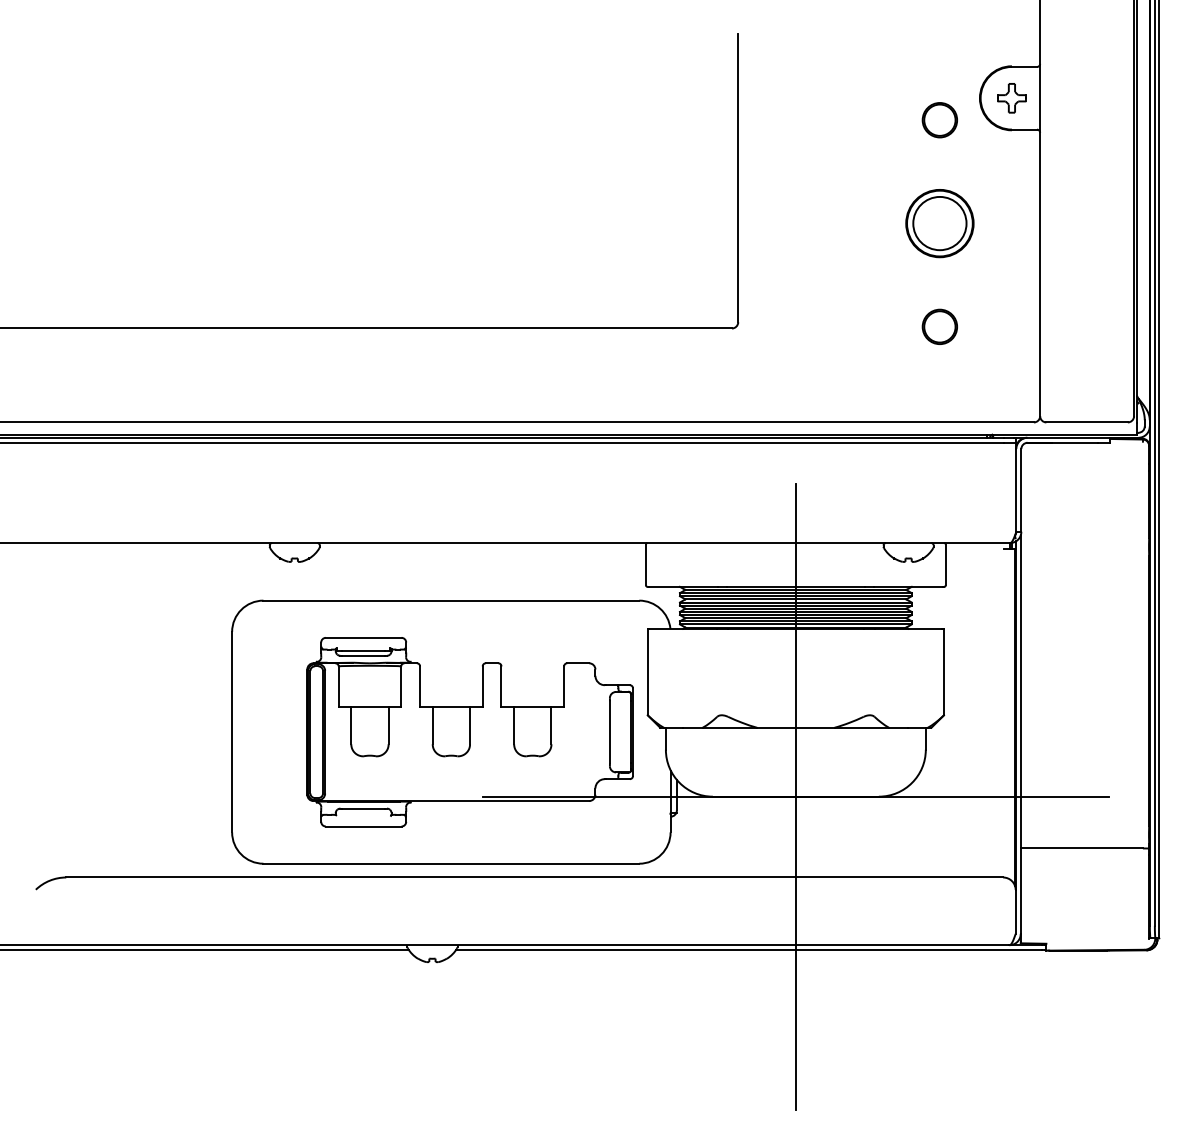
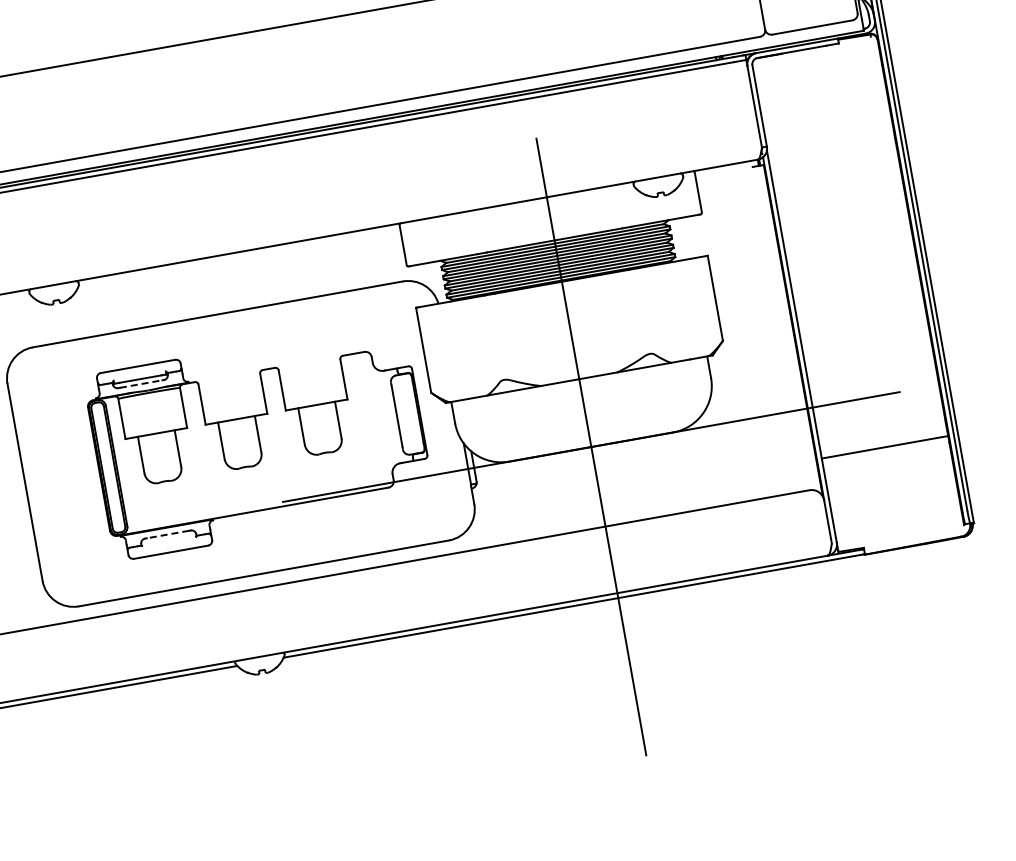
line: (363, 655) -> (140, 383), solid -> dashed
line: (363, 808) -> (167, 534), solid -> dashed

